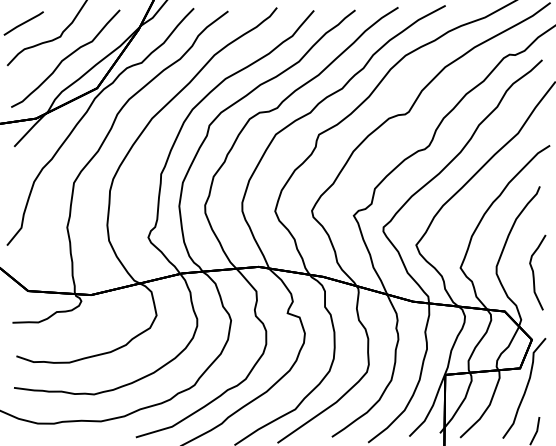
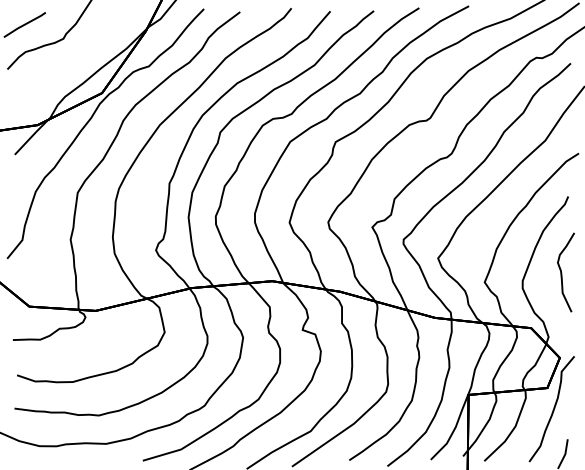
curve: (65, 58) -> (68, 61), removed
curve: (534, 272) -> (562, 272), moved

